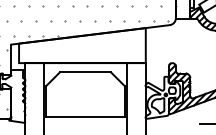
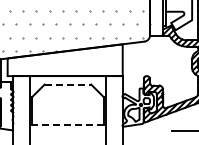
line: (86, 72) -> (68, 84), solid -> dashed
line: (84, 116) -> (67, 124), solid -> dashed

